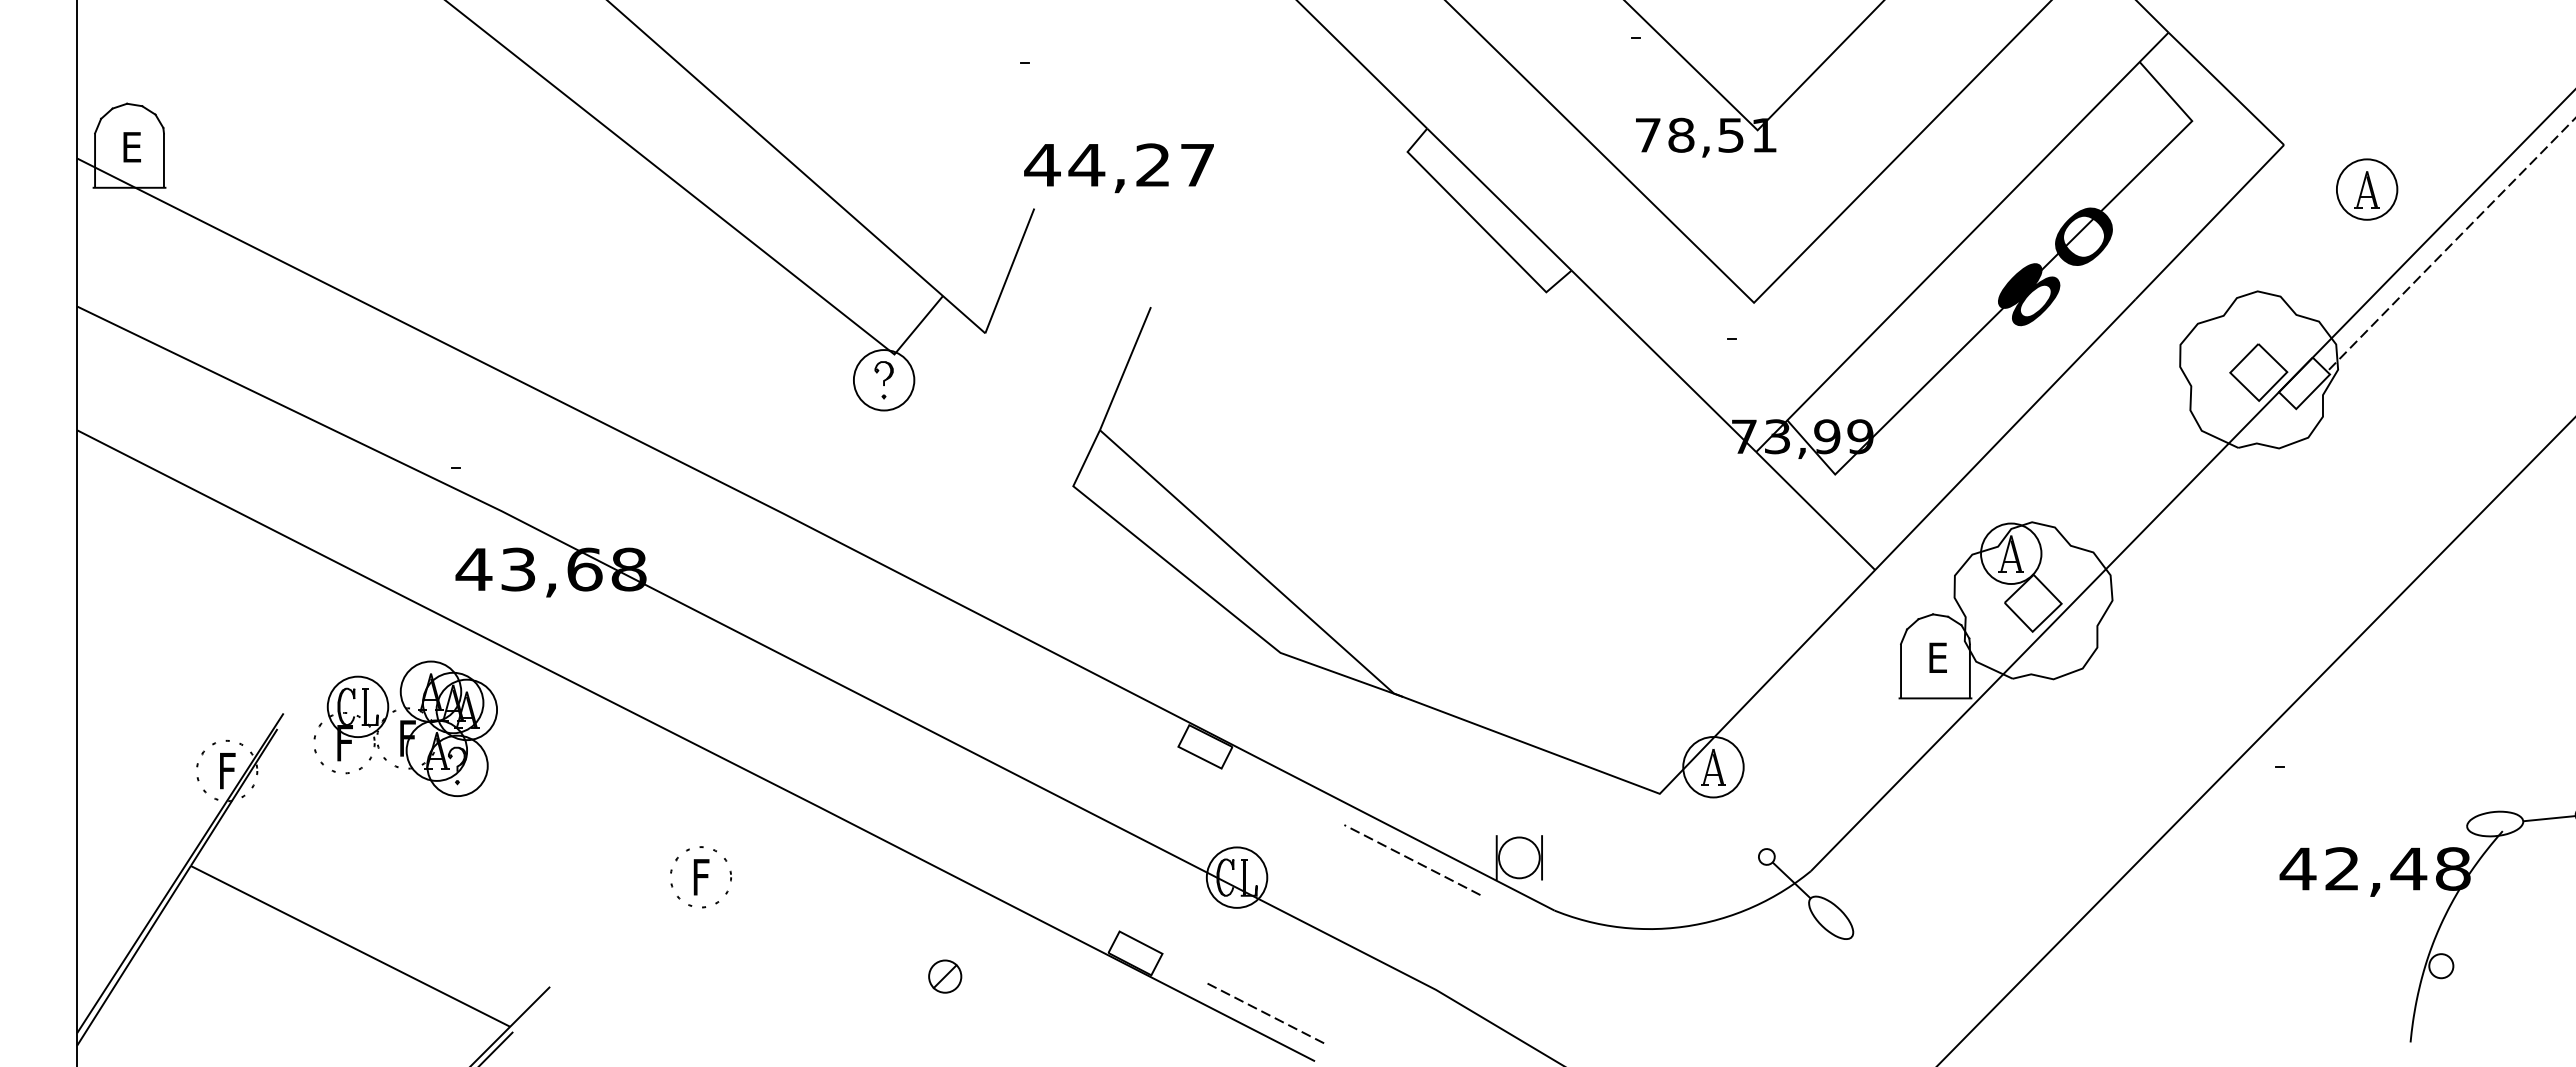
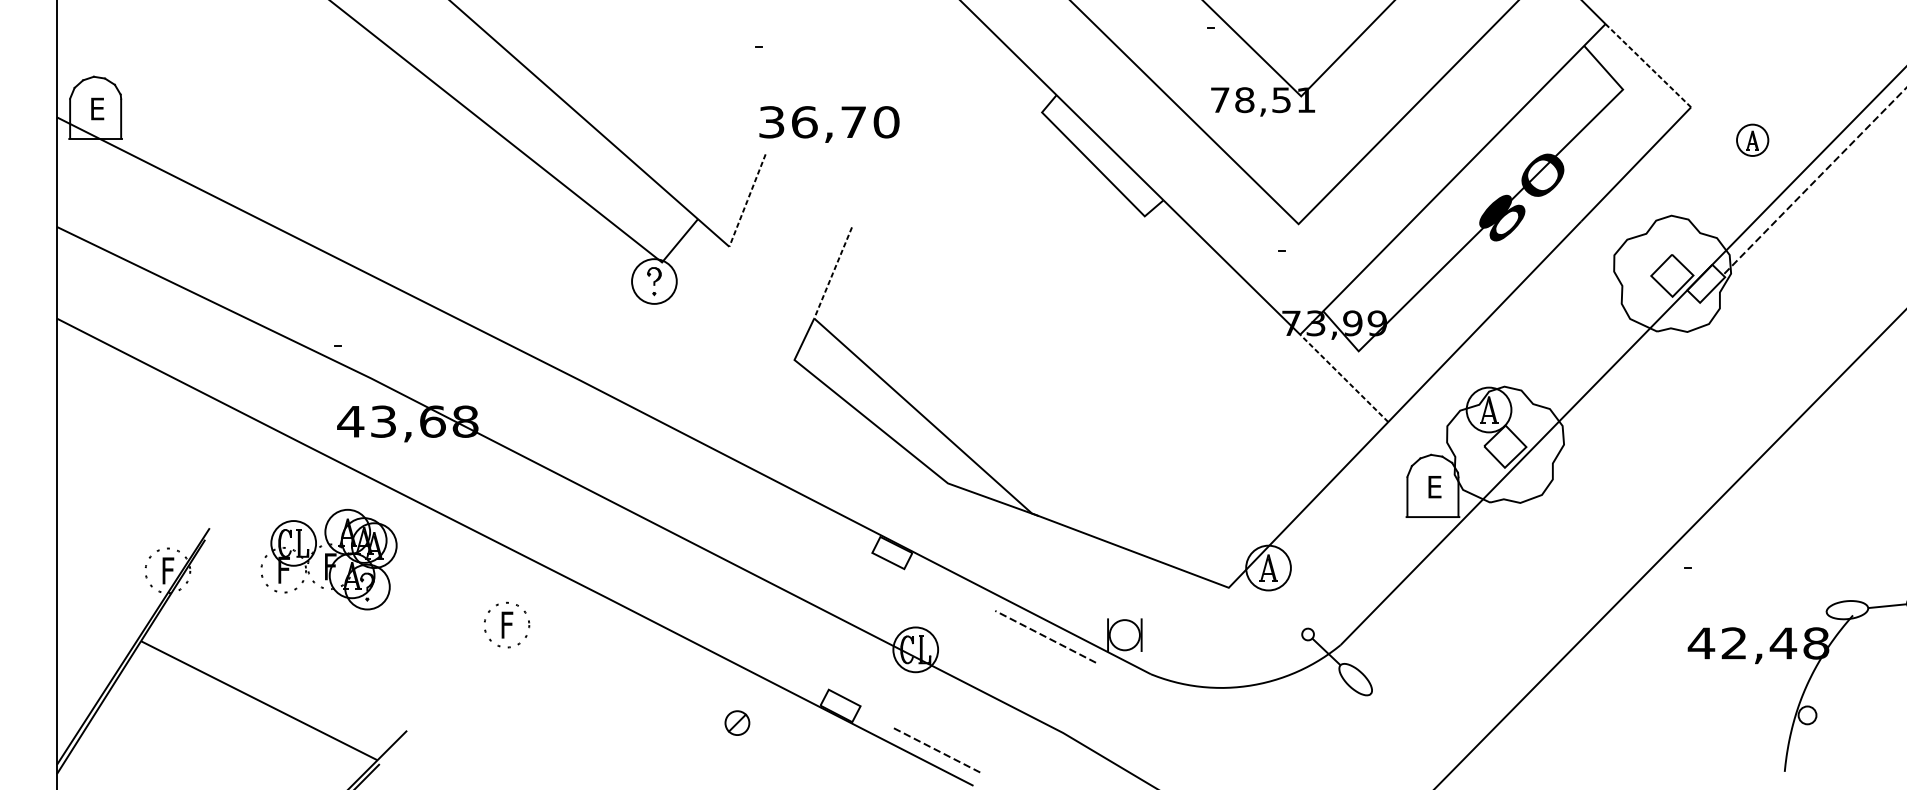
line: (2226, 88) -> (1648, 65), solid -> dashed
text: (1119, 165) -> (828, 122), 44,27 -> 36,70
part: (2367, 189) -> (1752, 140), size x0.7
line: (1009, 270) -> (747, 200), solid -> dashed
line: (1125, 368) -> (833, 272), solid -> dashed
line: (1815, 511) -> (1344, 378), solid -> dashed
part: (405, 728) -> (328, 559), moved
part: (700, 877) -> (506, 625), moved
part: (945, 976) -> (737, 723), moved

